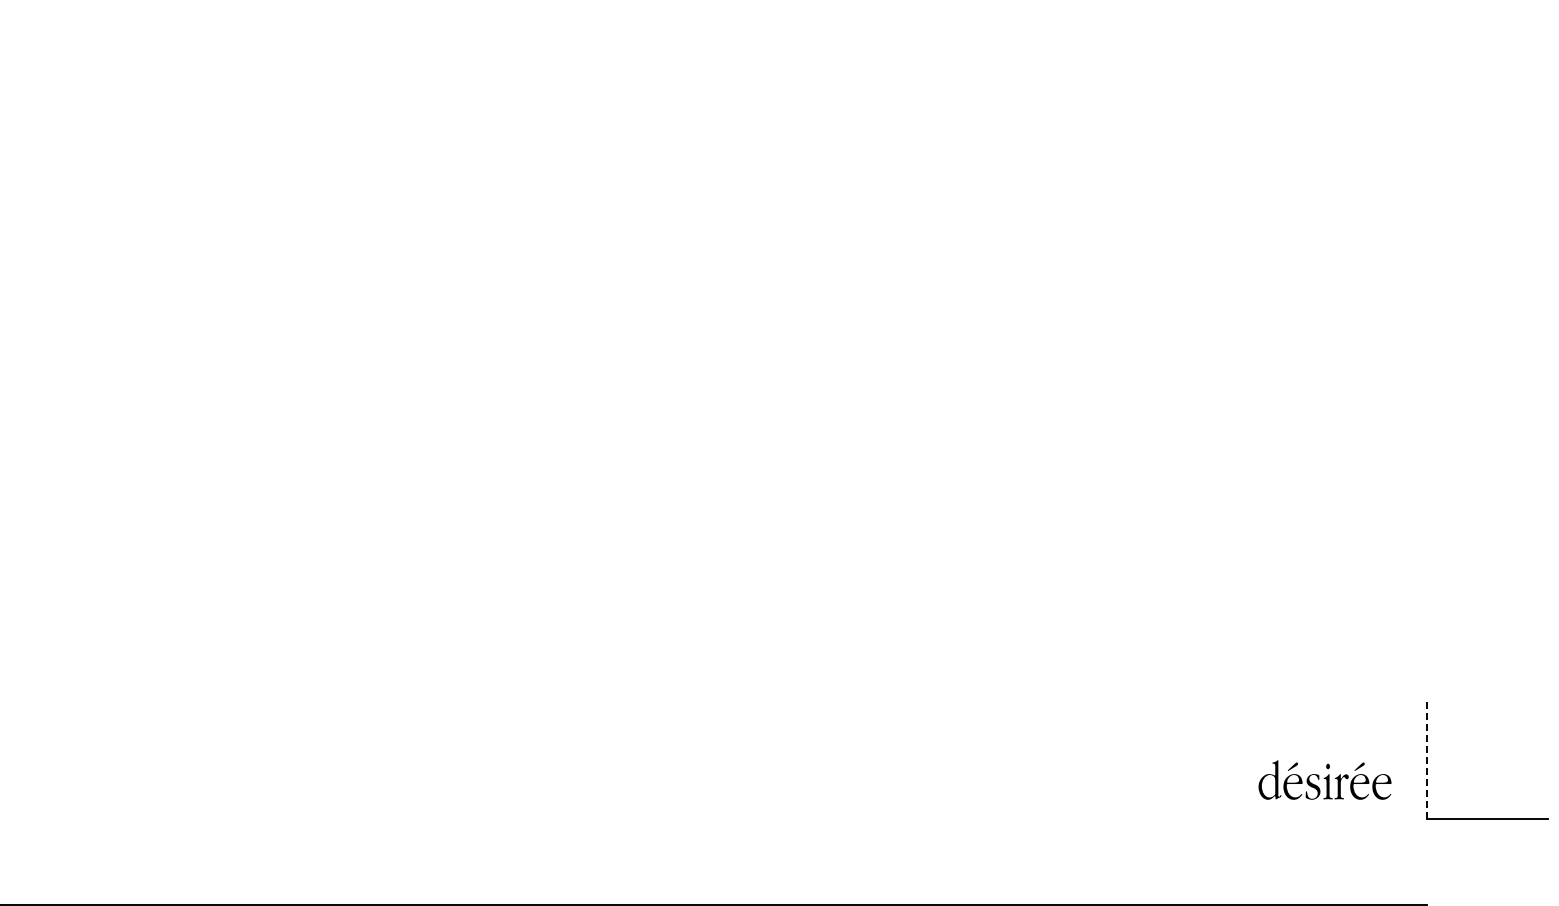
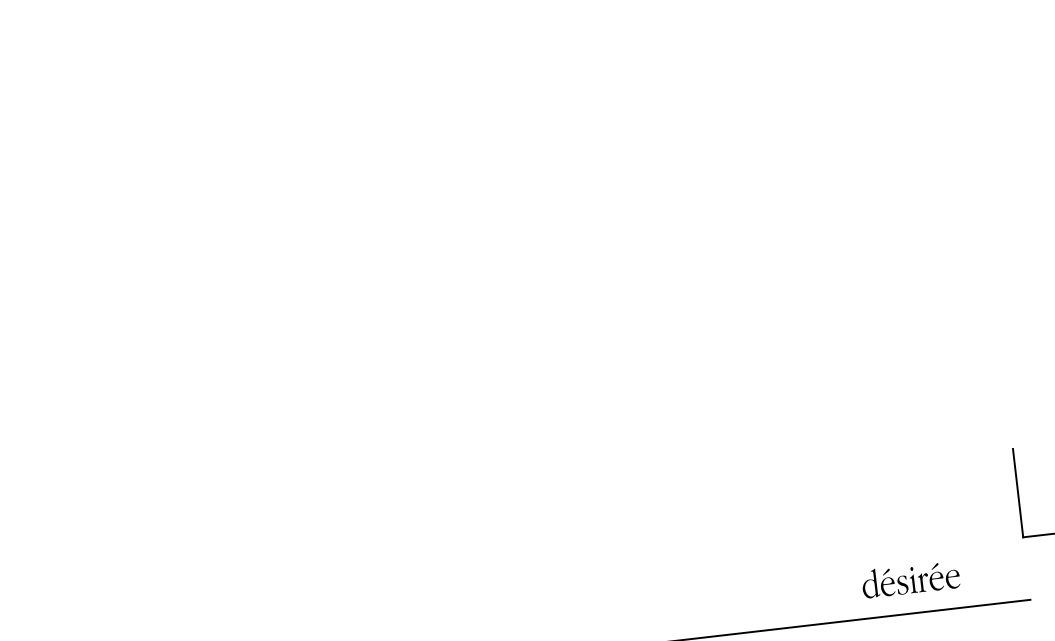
line: (1427, 758) -> (1018, 493), dashed -> solid
part: (1324, 779) -> (910, 578), moved

